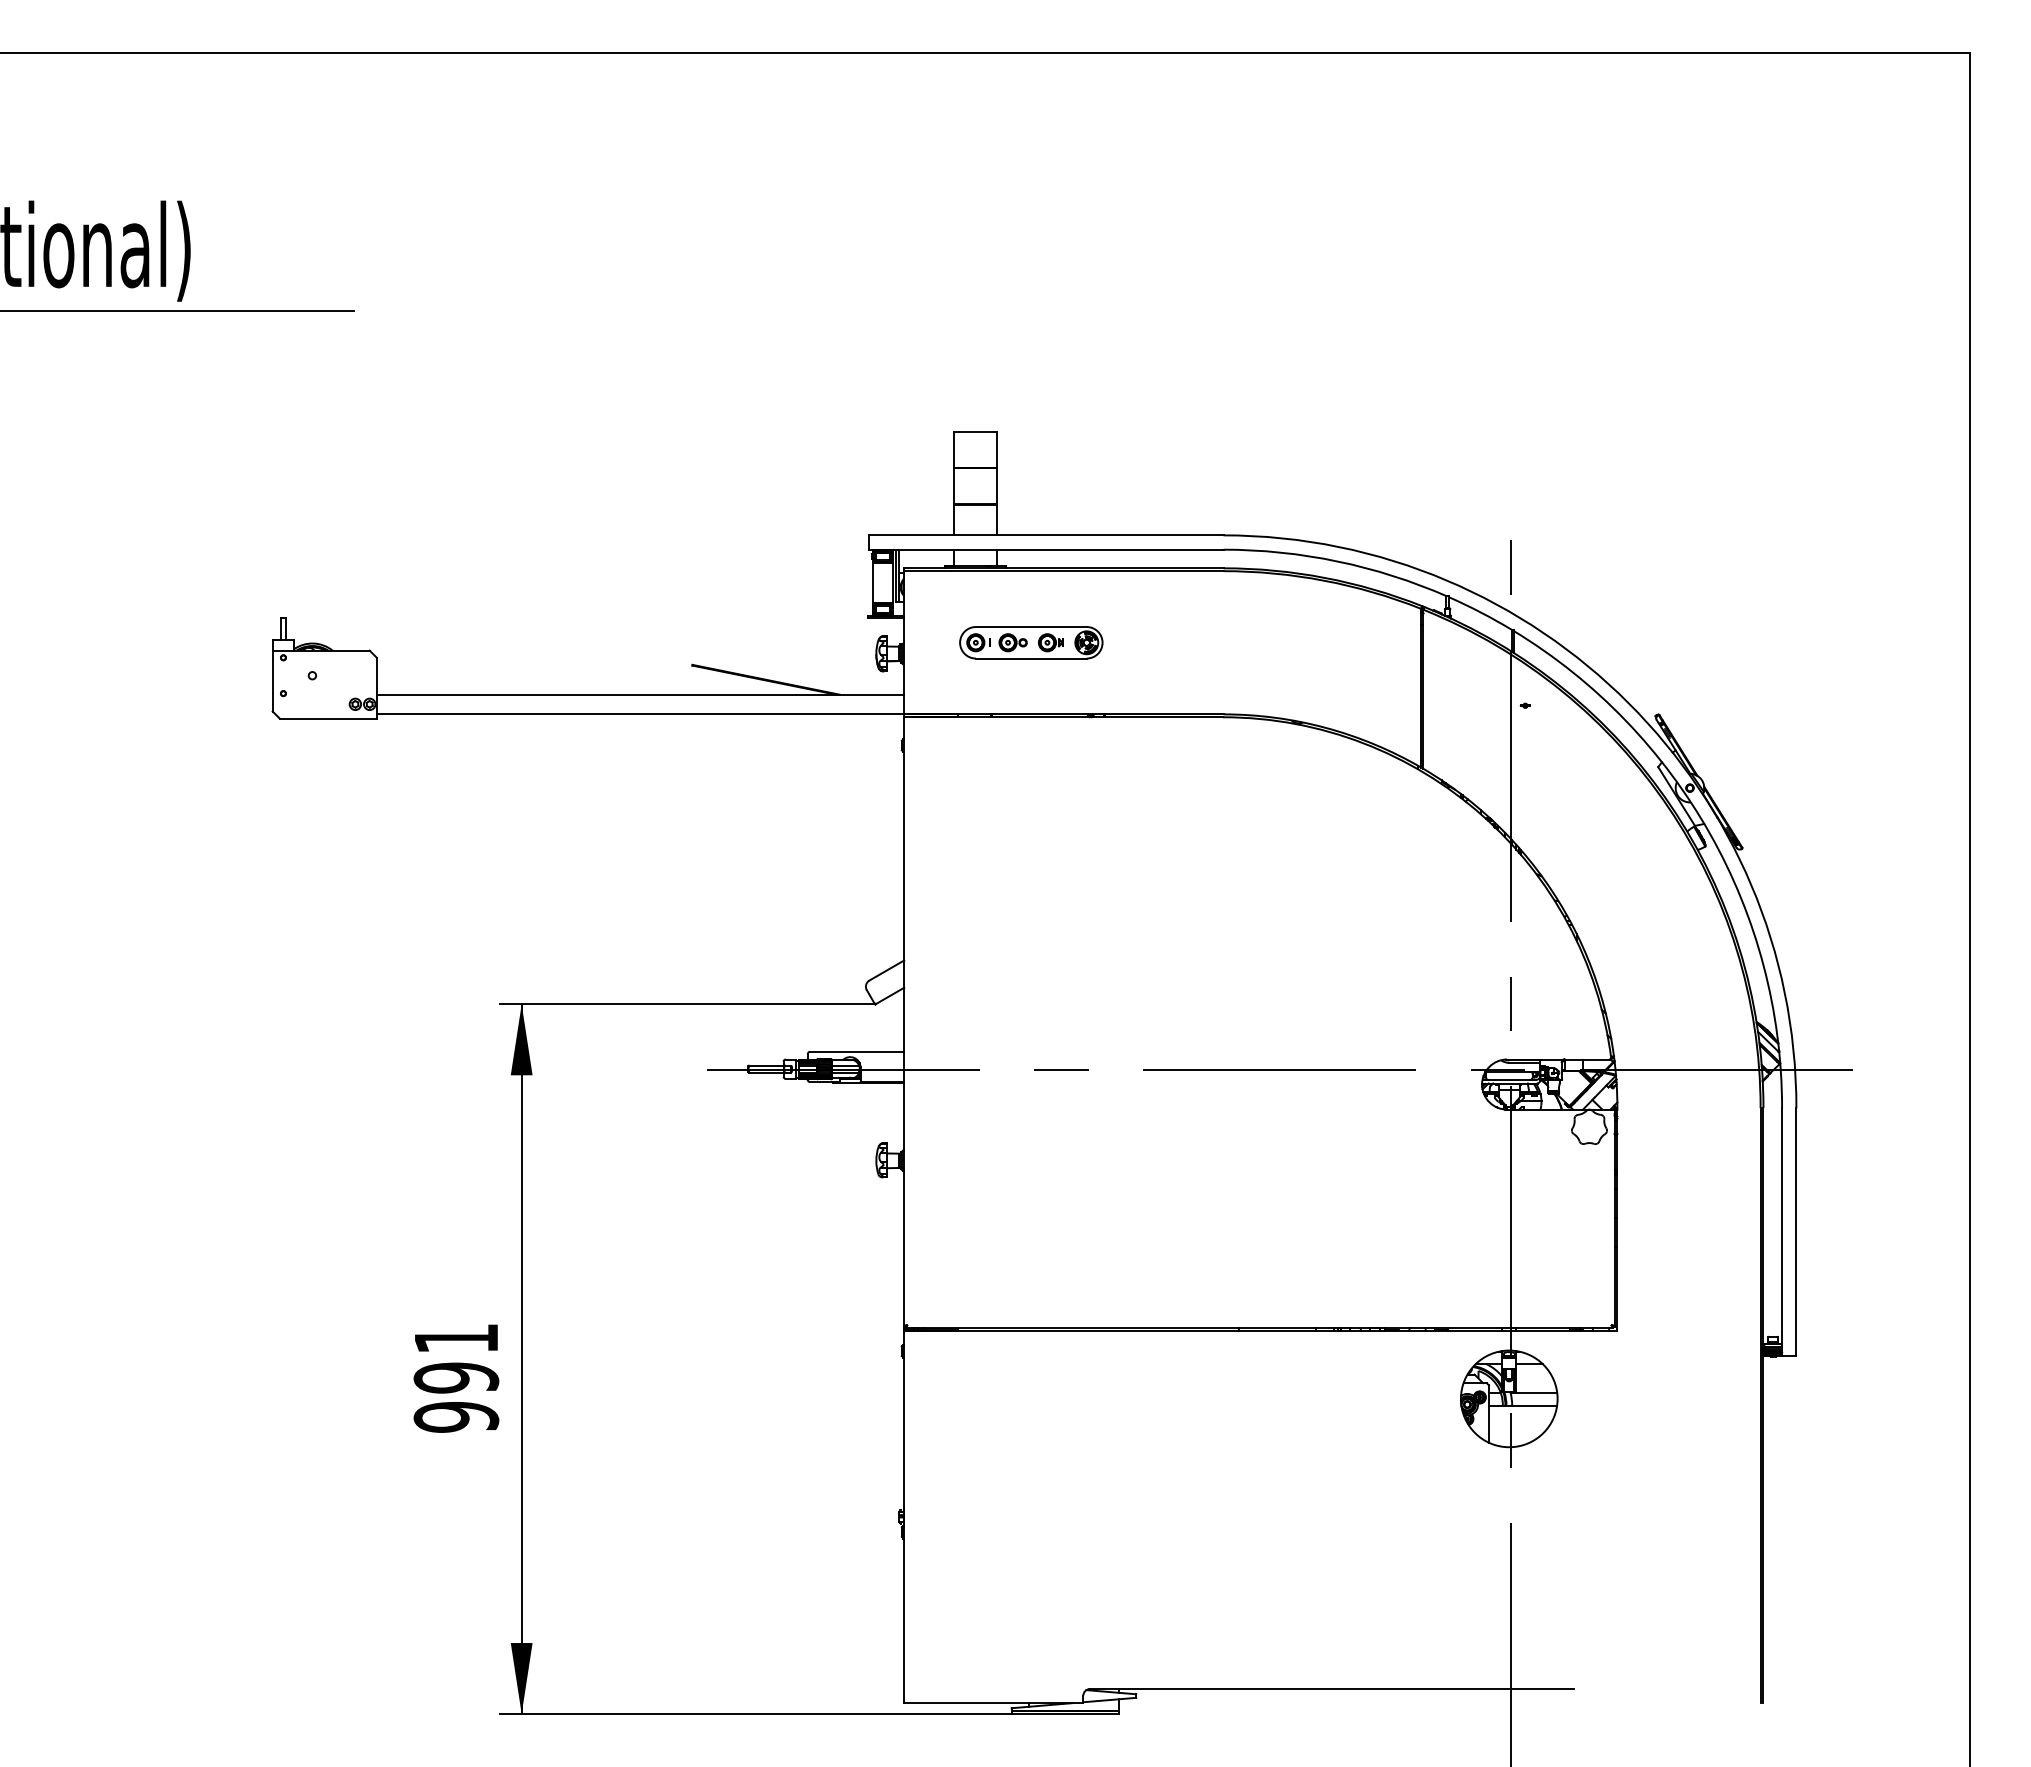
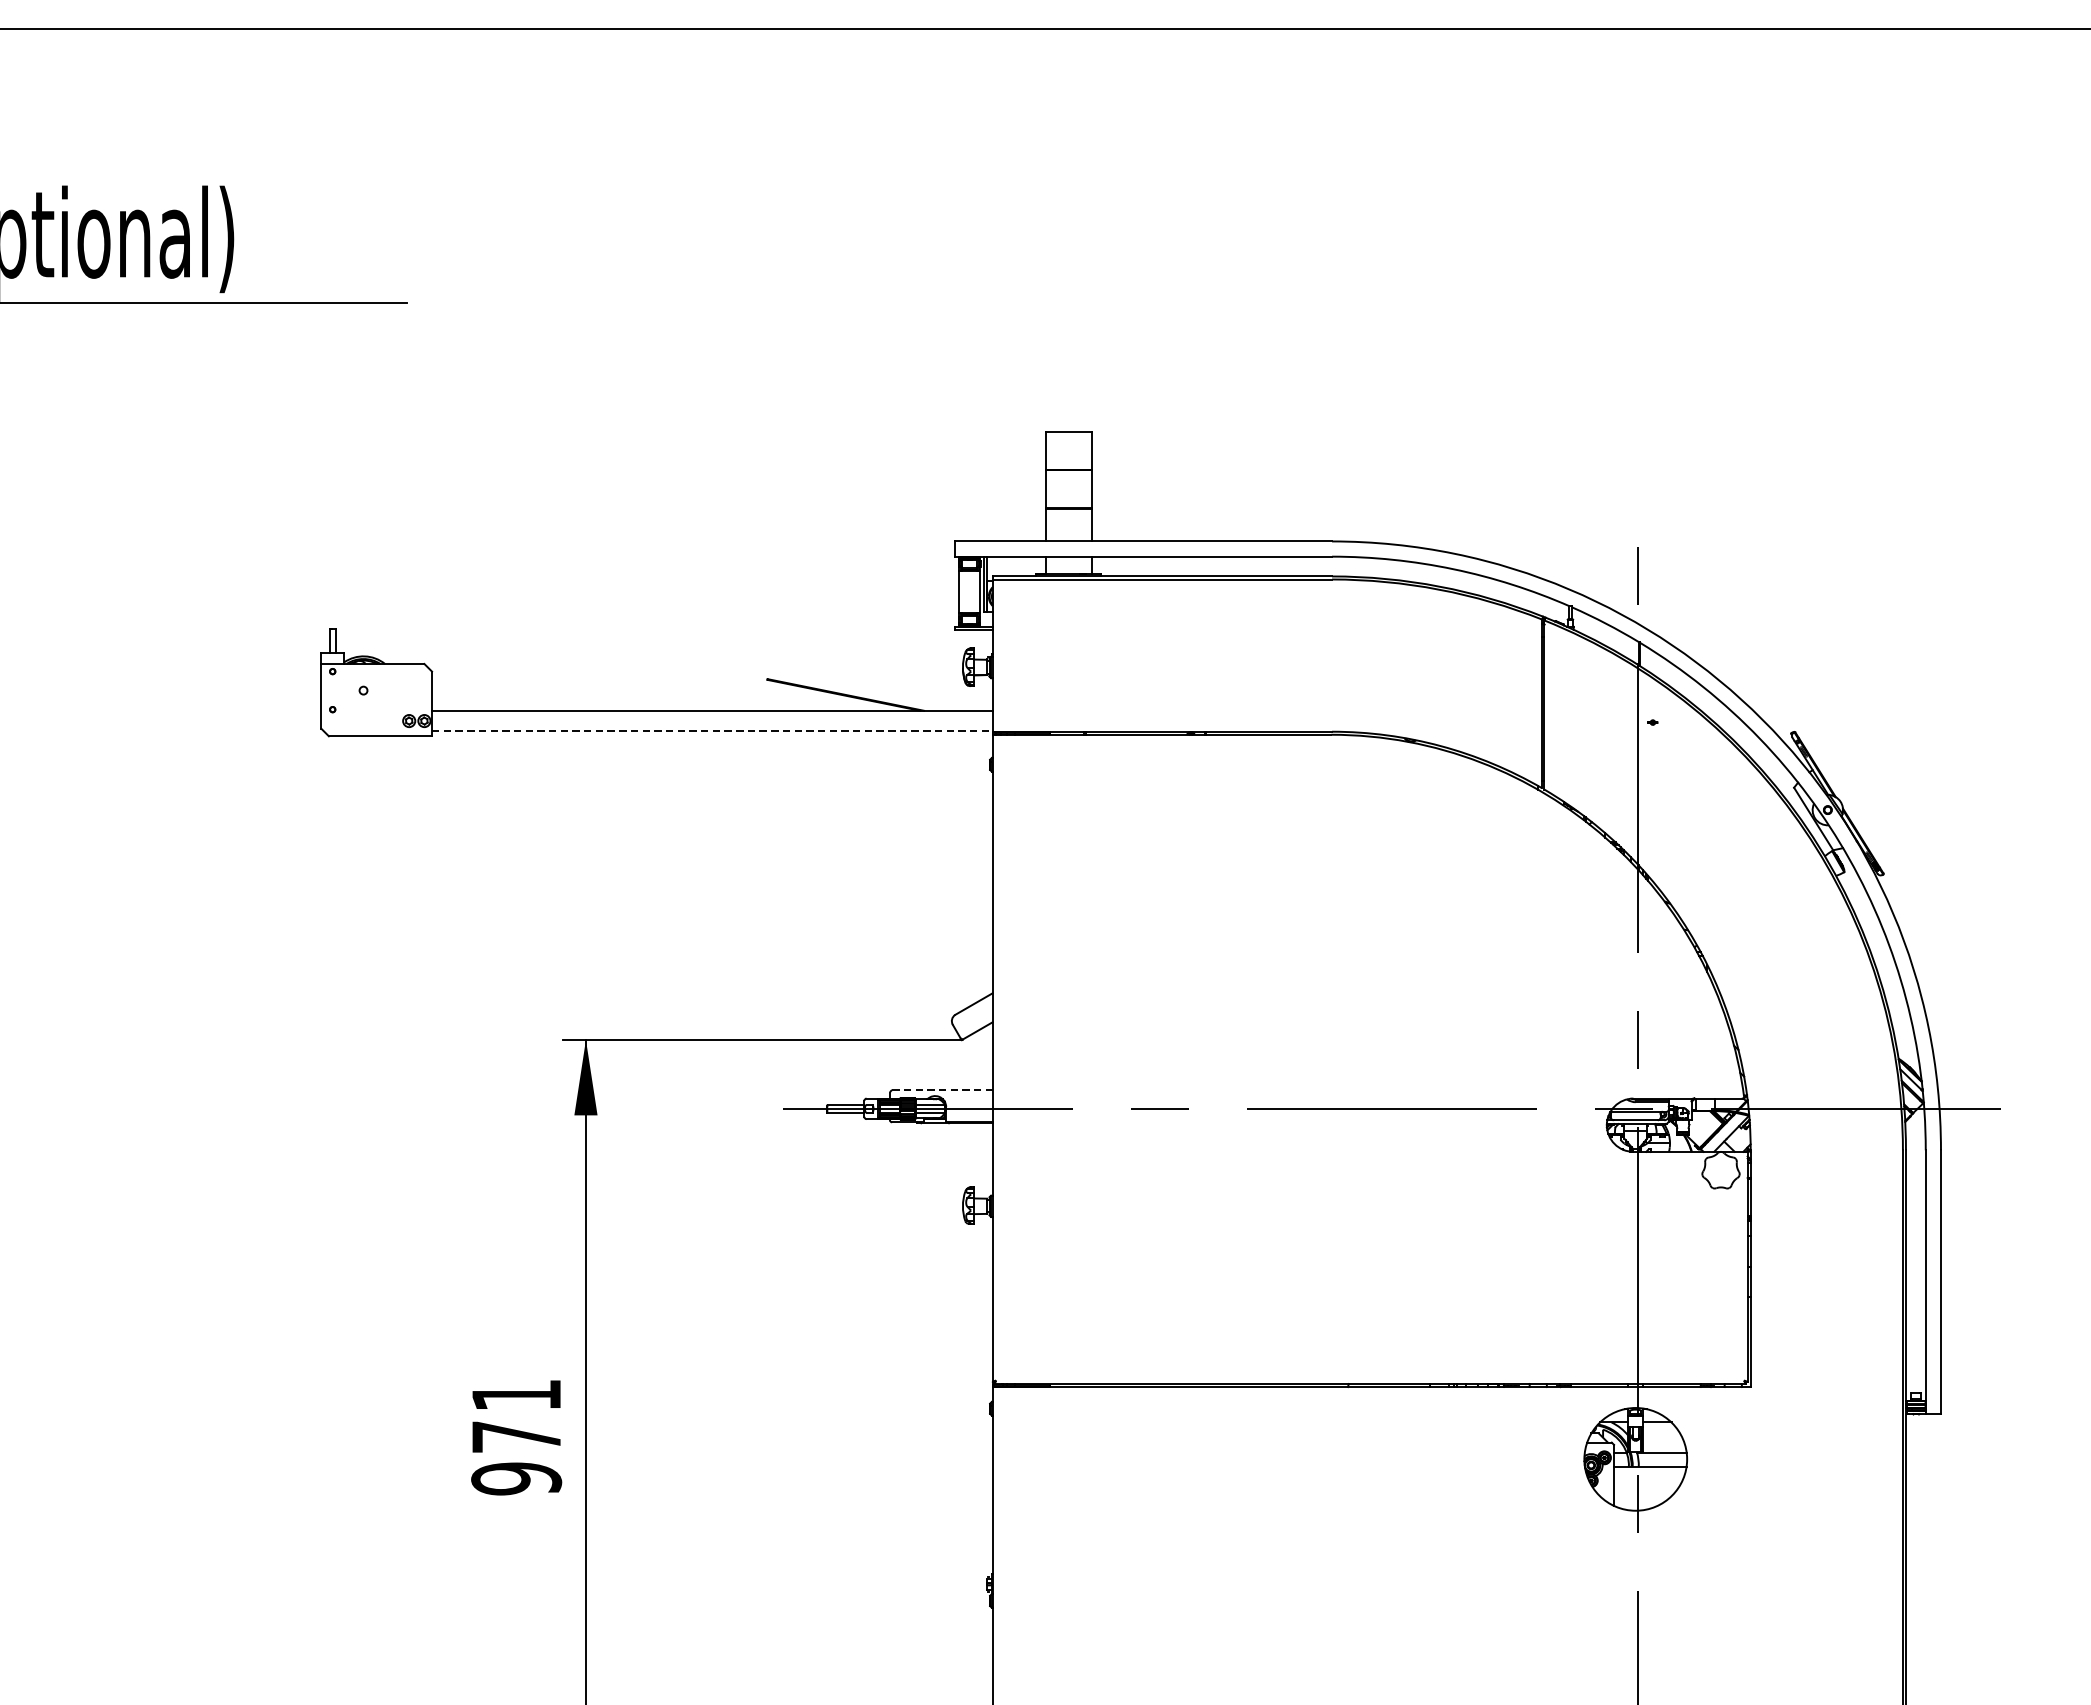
part: (1031, 642) -> (1127, 655), removed
line: (640, 714) -> (712, 731), solid -> dashed
line: (857, 1051) -> (942, 1090), solid -> dashed
text: (456, 1377) -> (516, 1436), 991 -> 971

